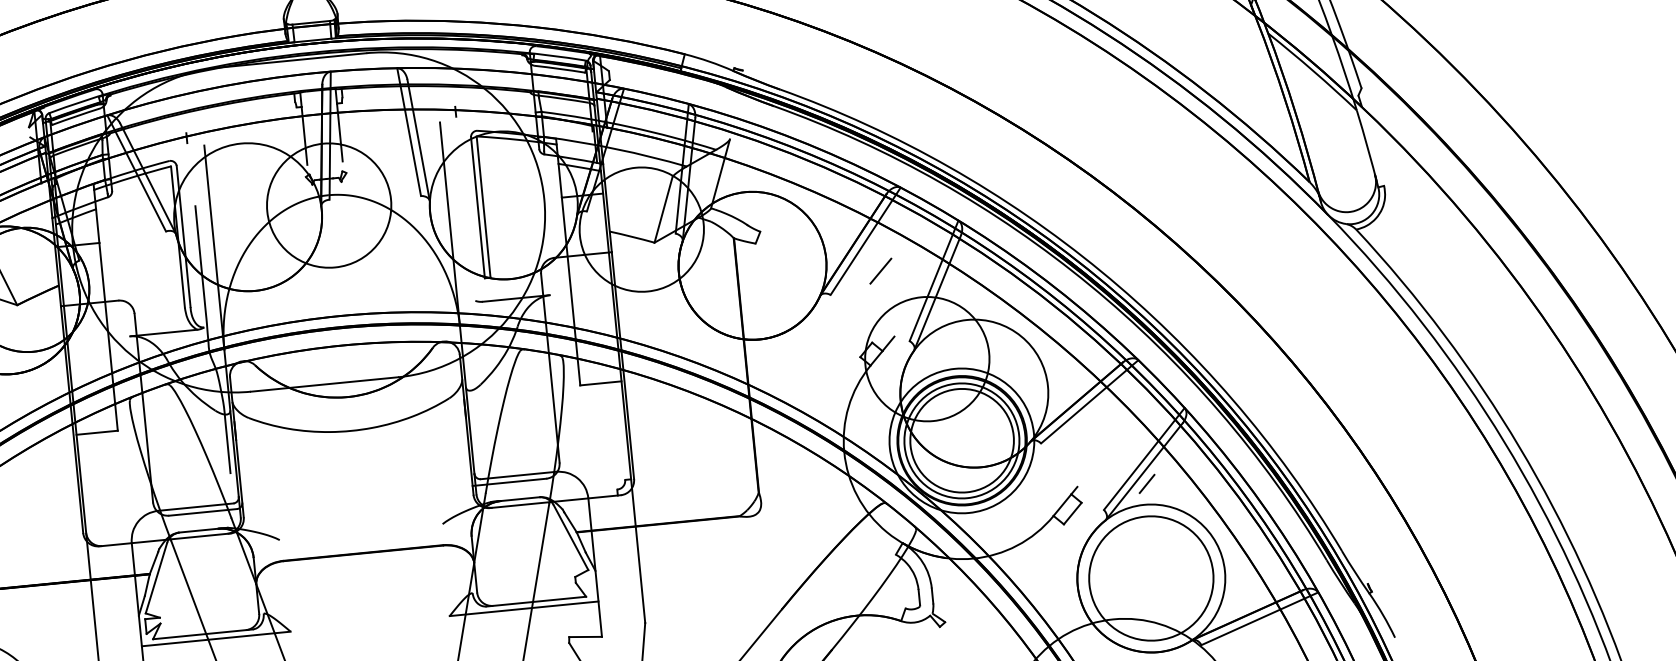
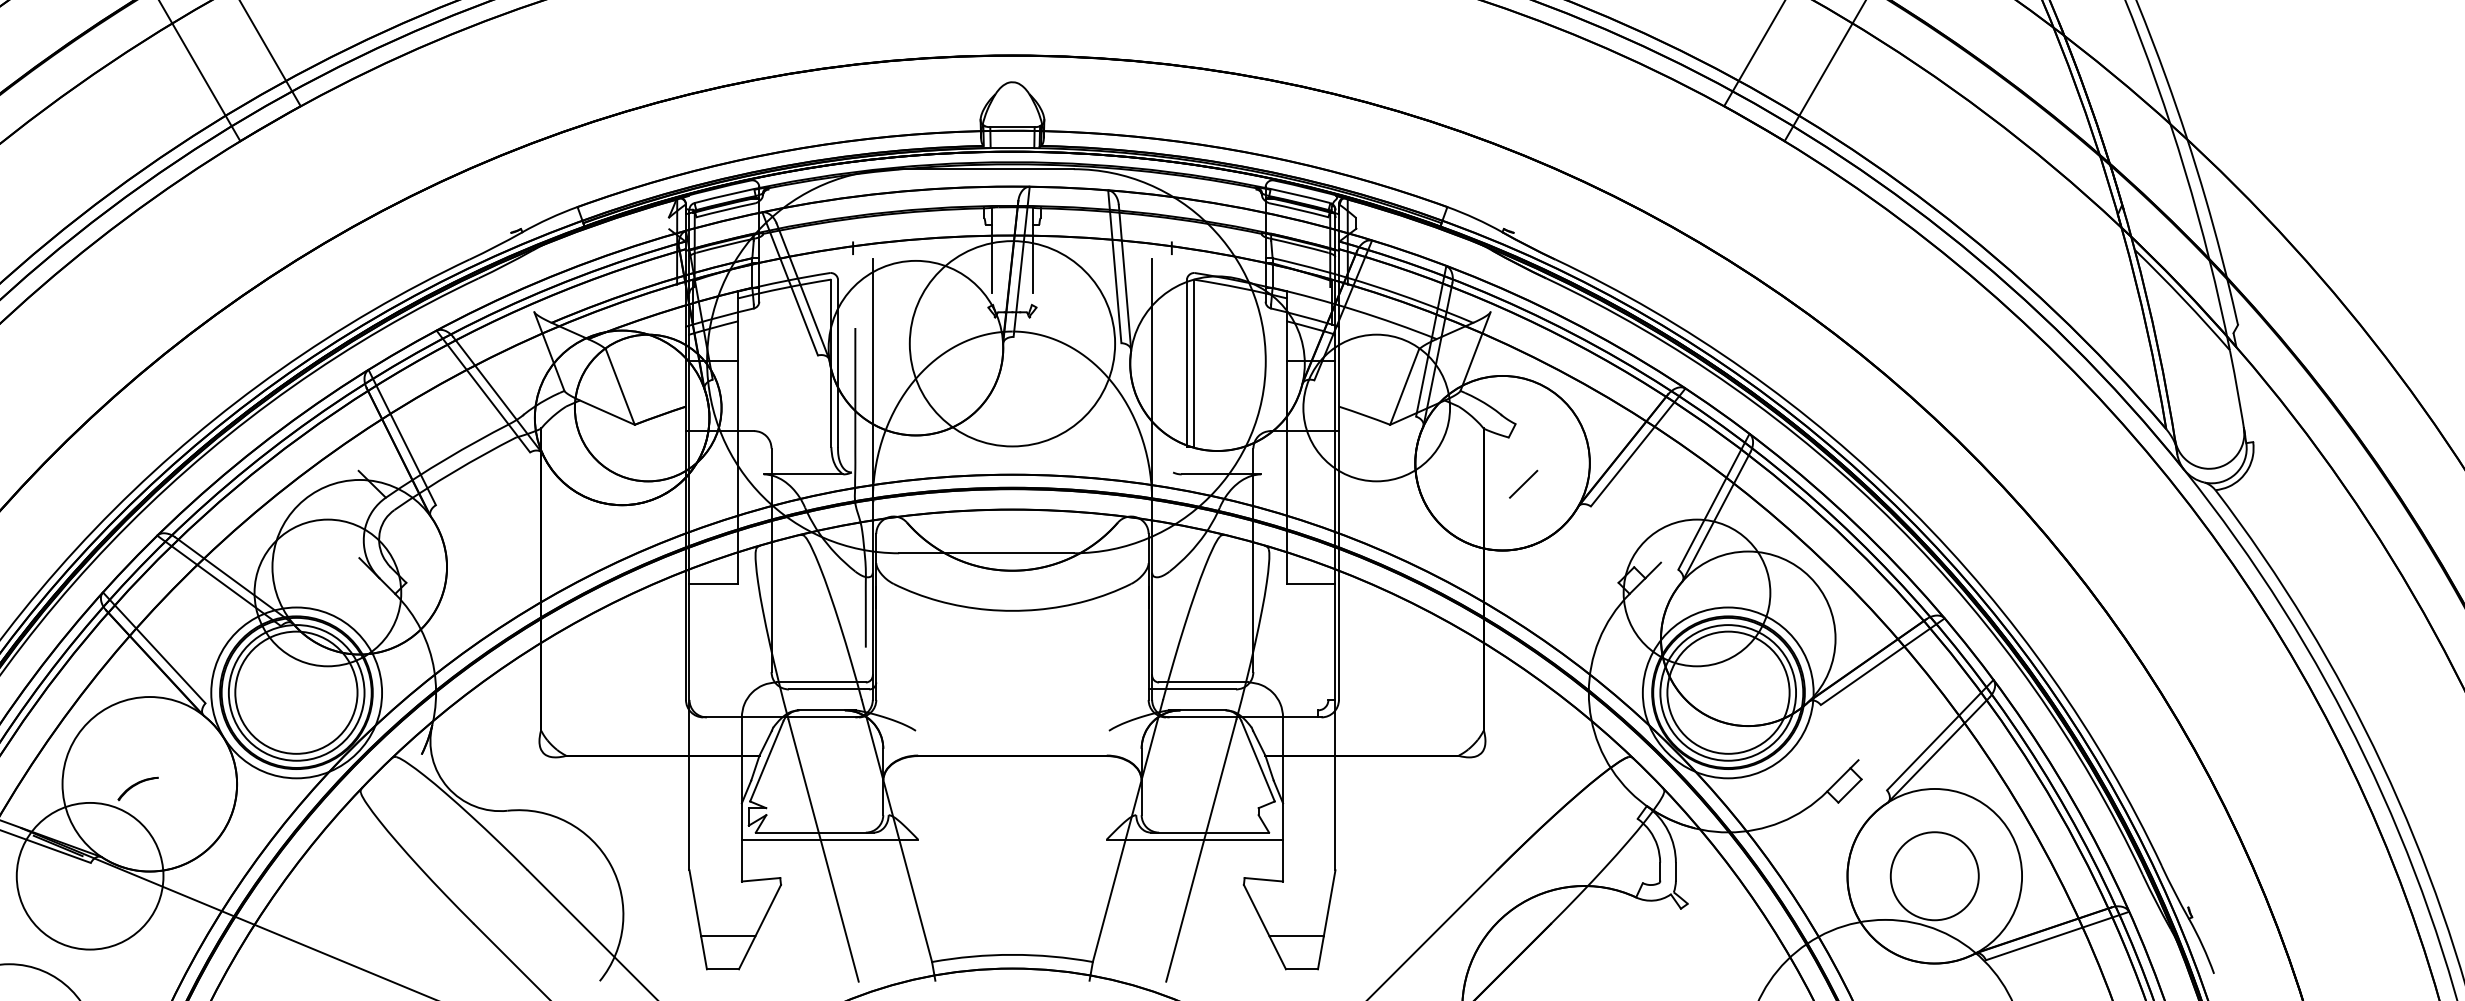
circle: (329, 205) -> (1012, 343), size x1.4
line: (880, 270) -> (1523, 483), moved
line: (1146, 483) -> (1940, 764), removed
circle: (1151, 577) -> (1934, 875), size x0.6

